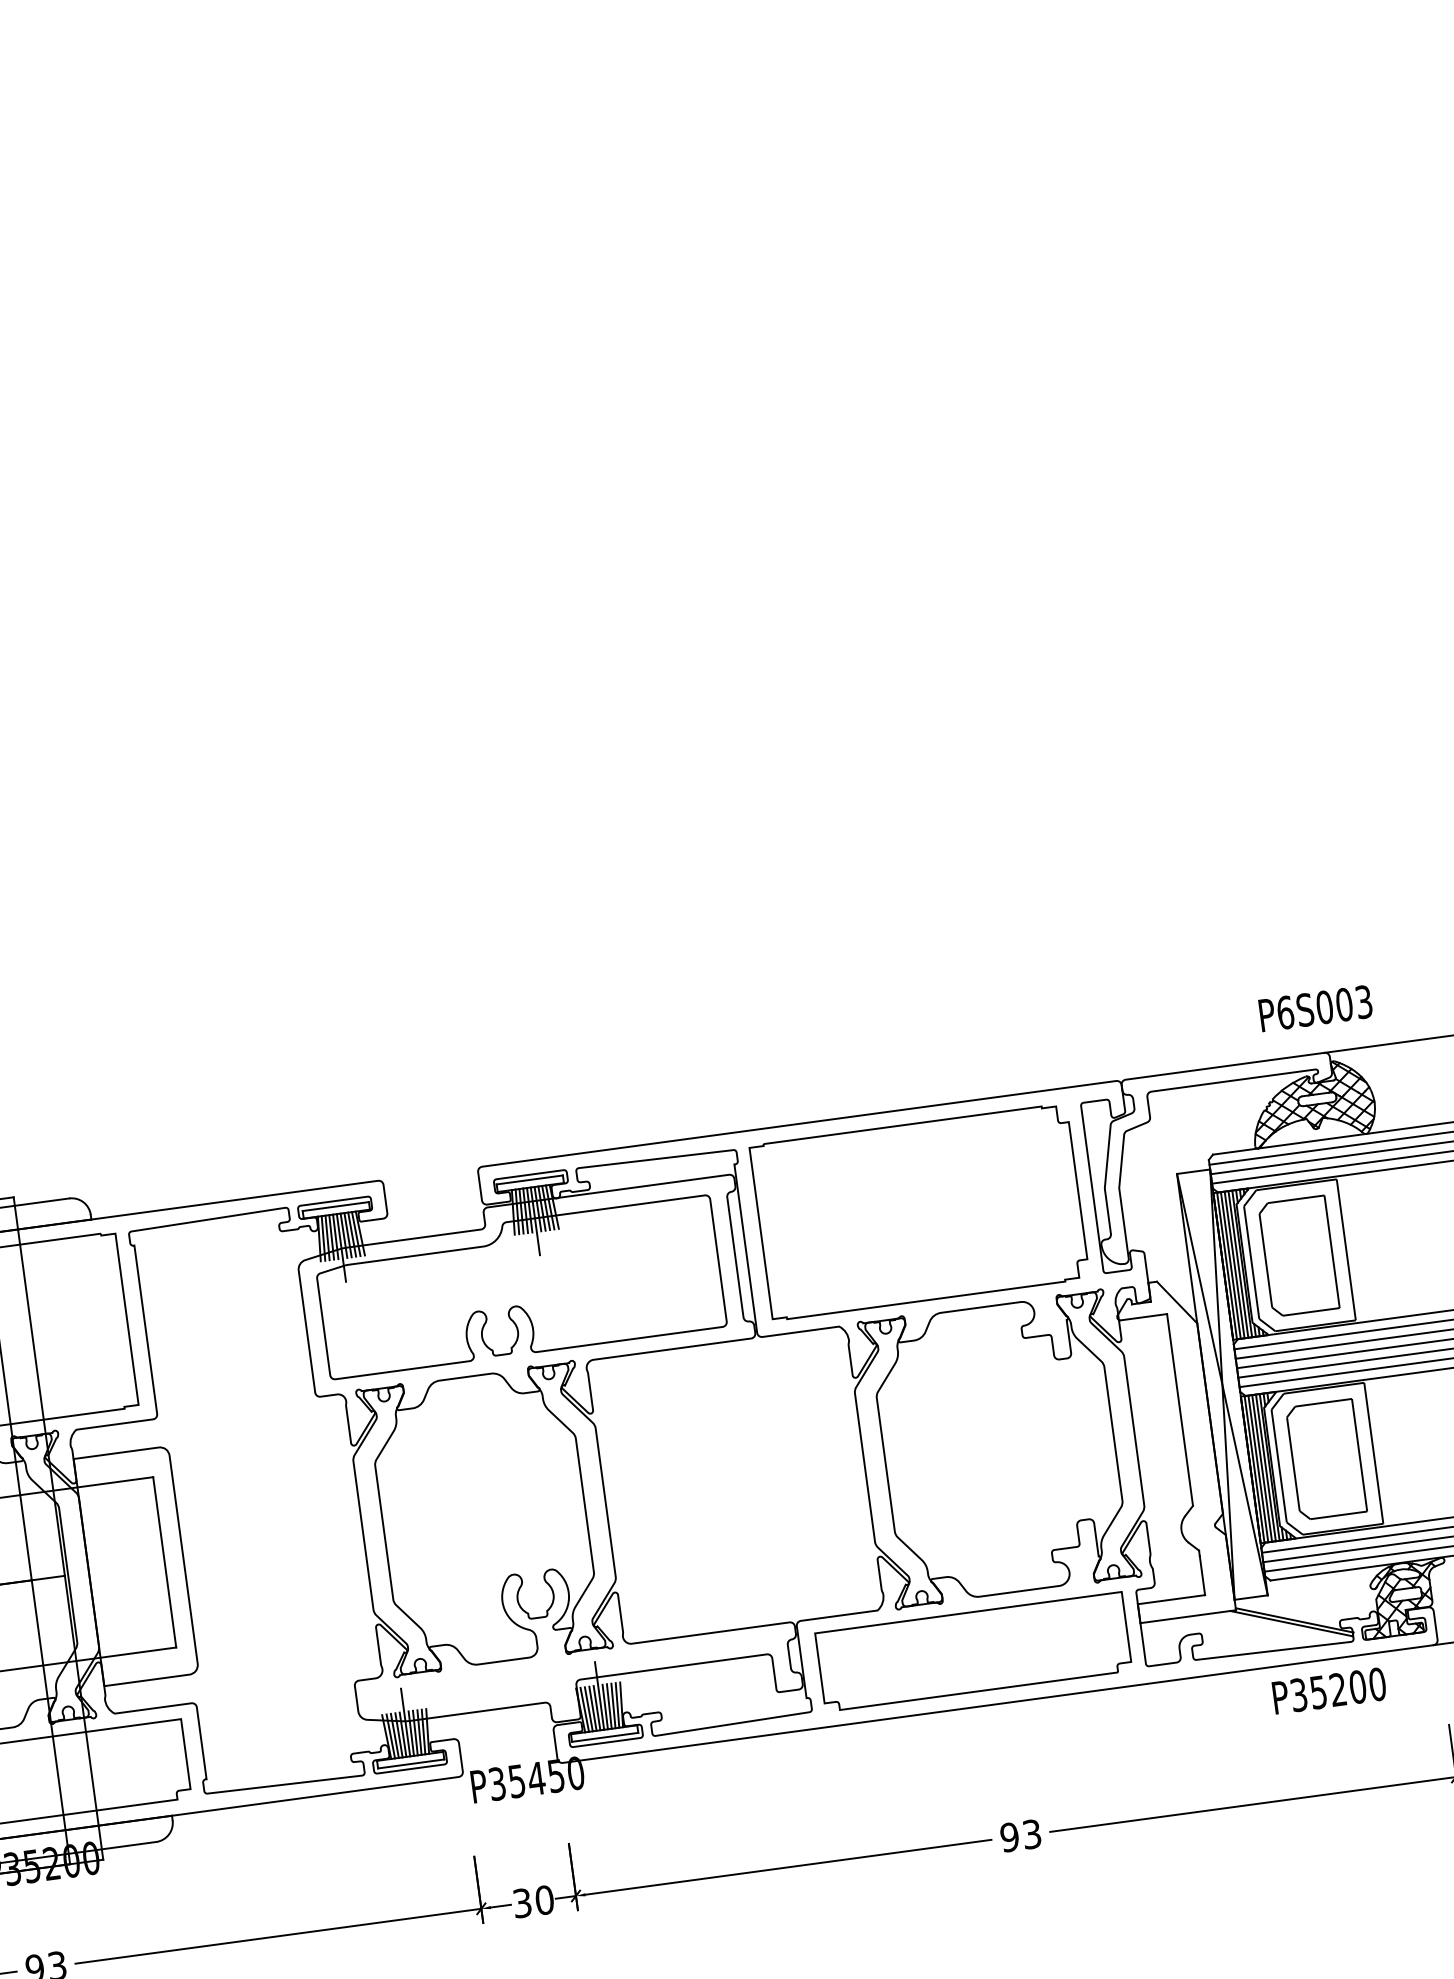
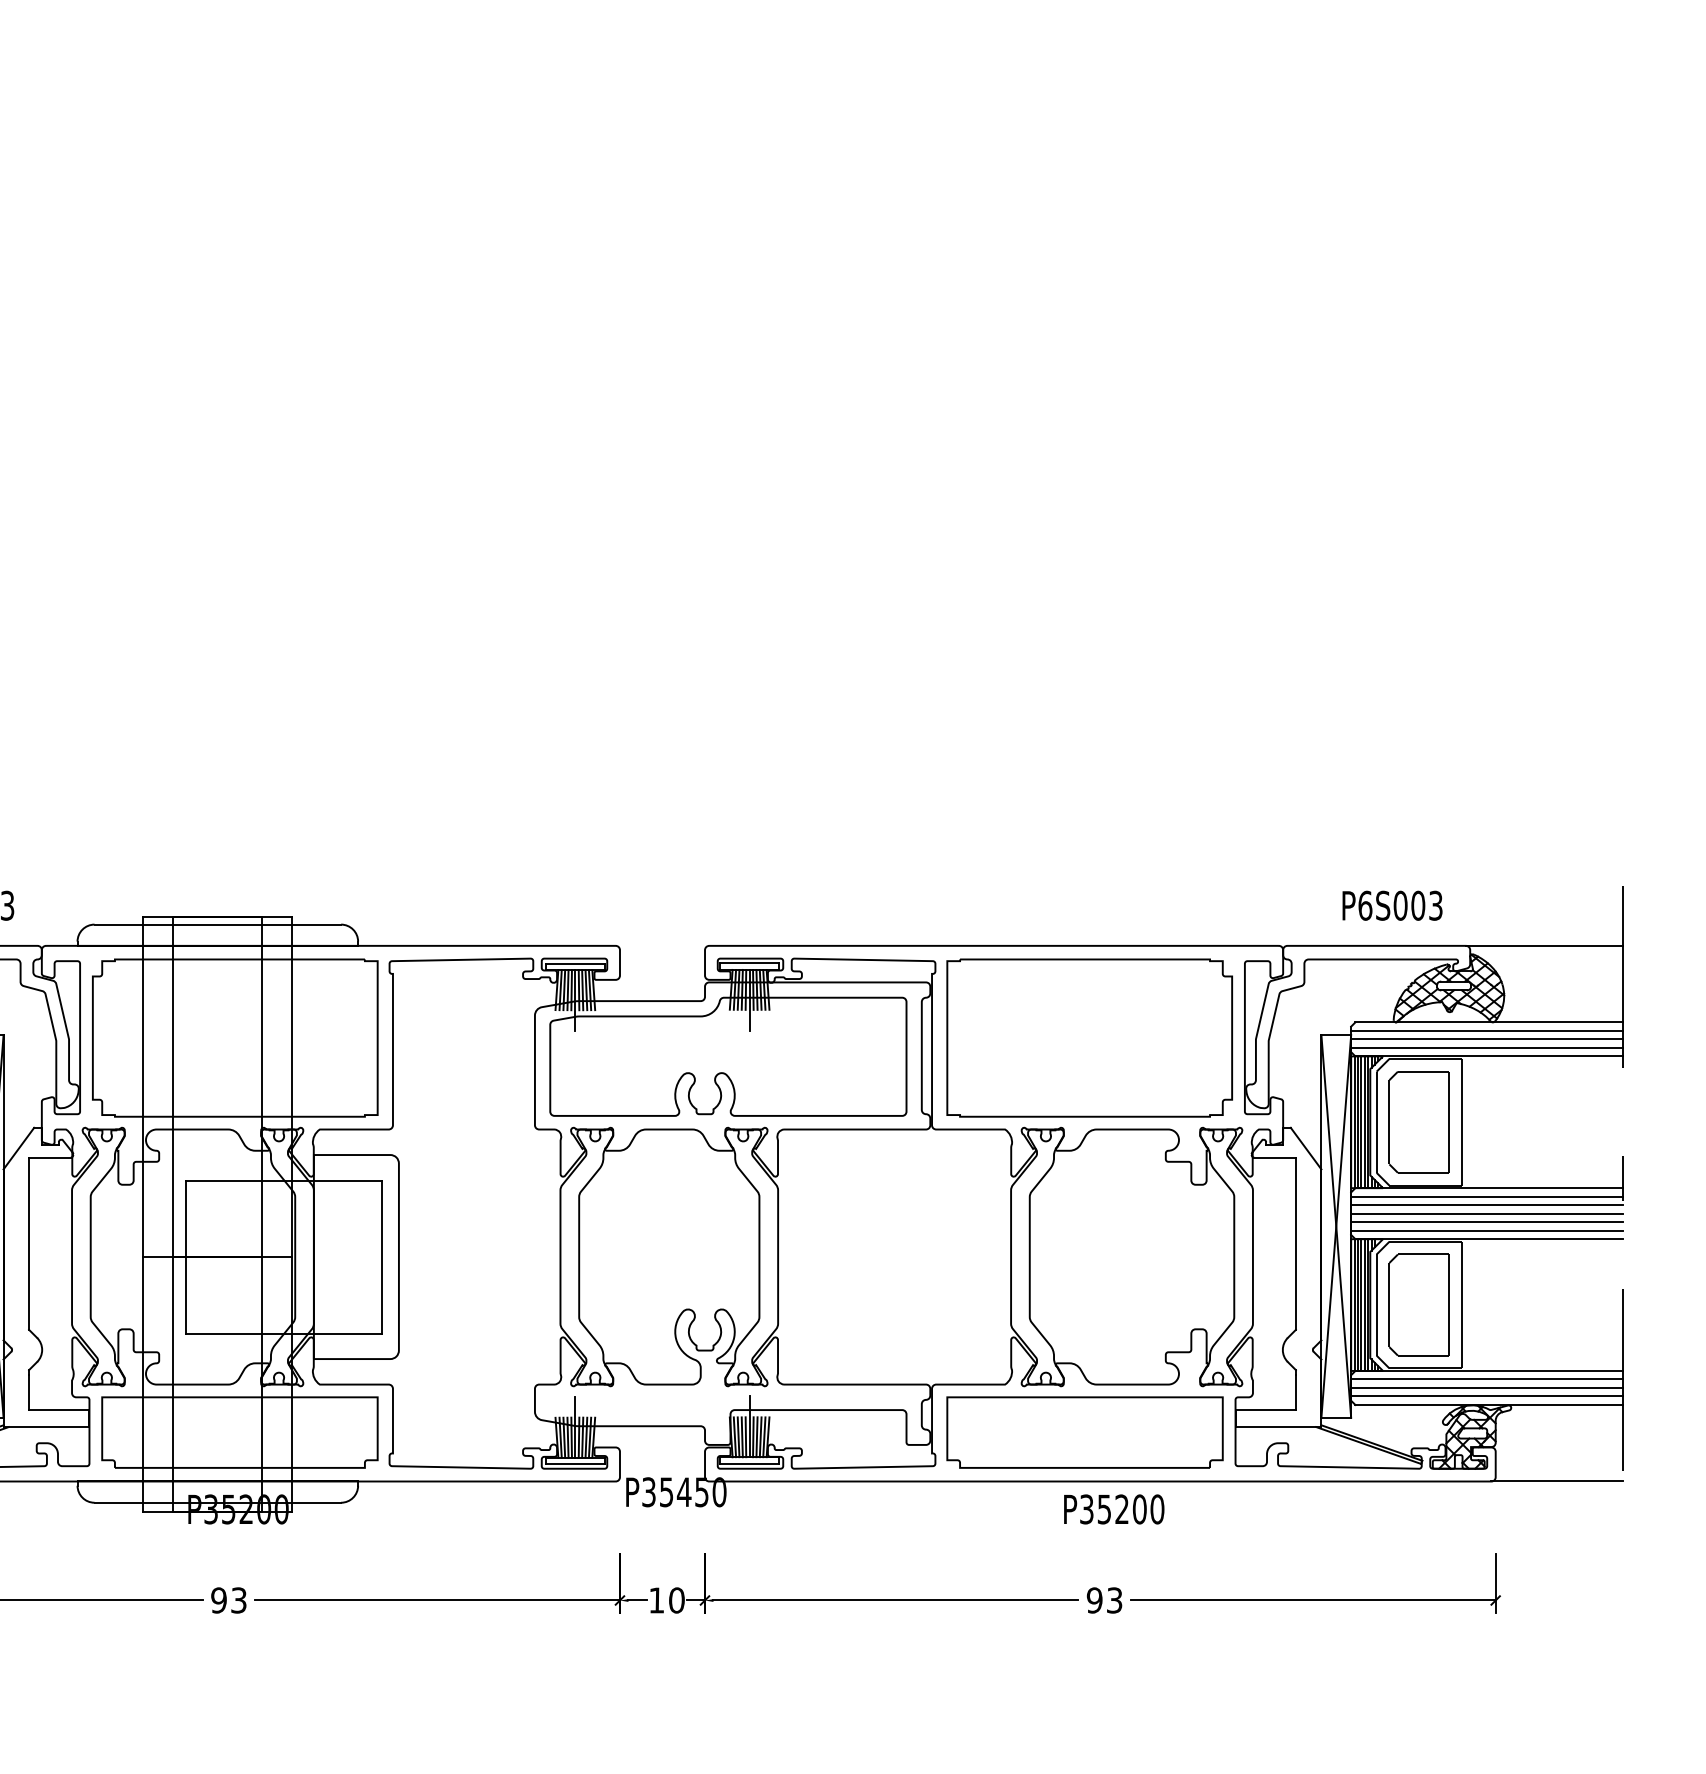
text: (1315, 1008) -> (1392, 905), moved
text: (1329, 1690) -> (1114, 1509), moved
text: (522, 1903) -> (656, 1600), 30 -> 10

